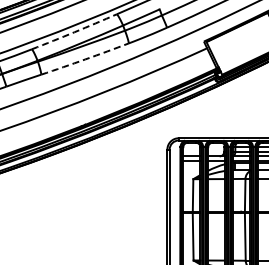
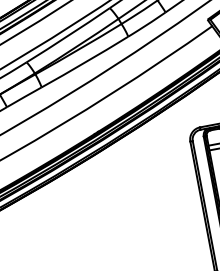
arc: (74, 32) -> (68, 36), dashed -> solid
arc: (85, 59) -> (85, 62), dashed -> solid

